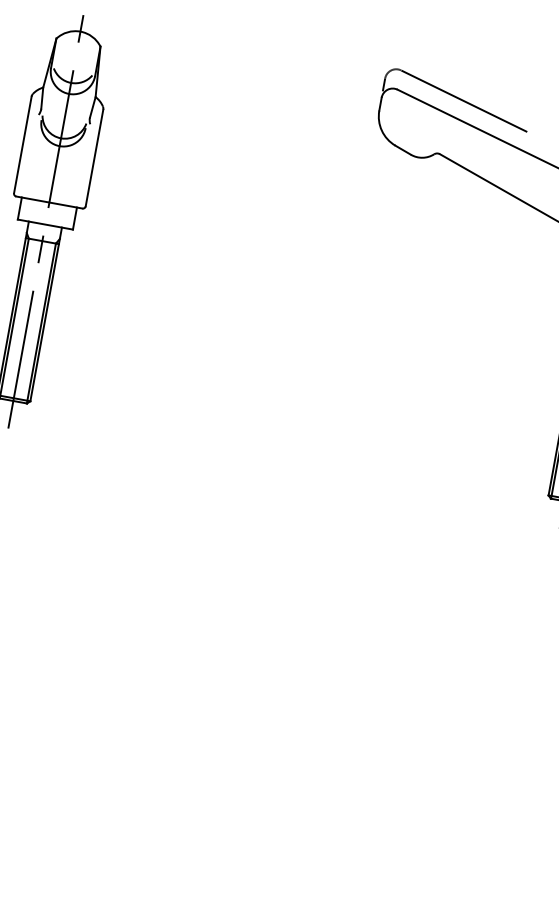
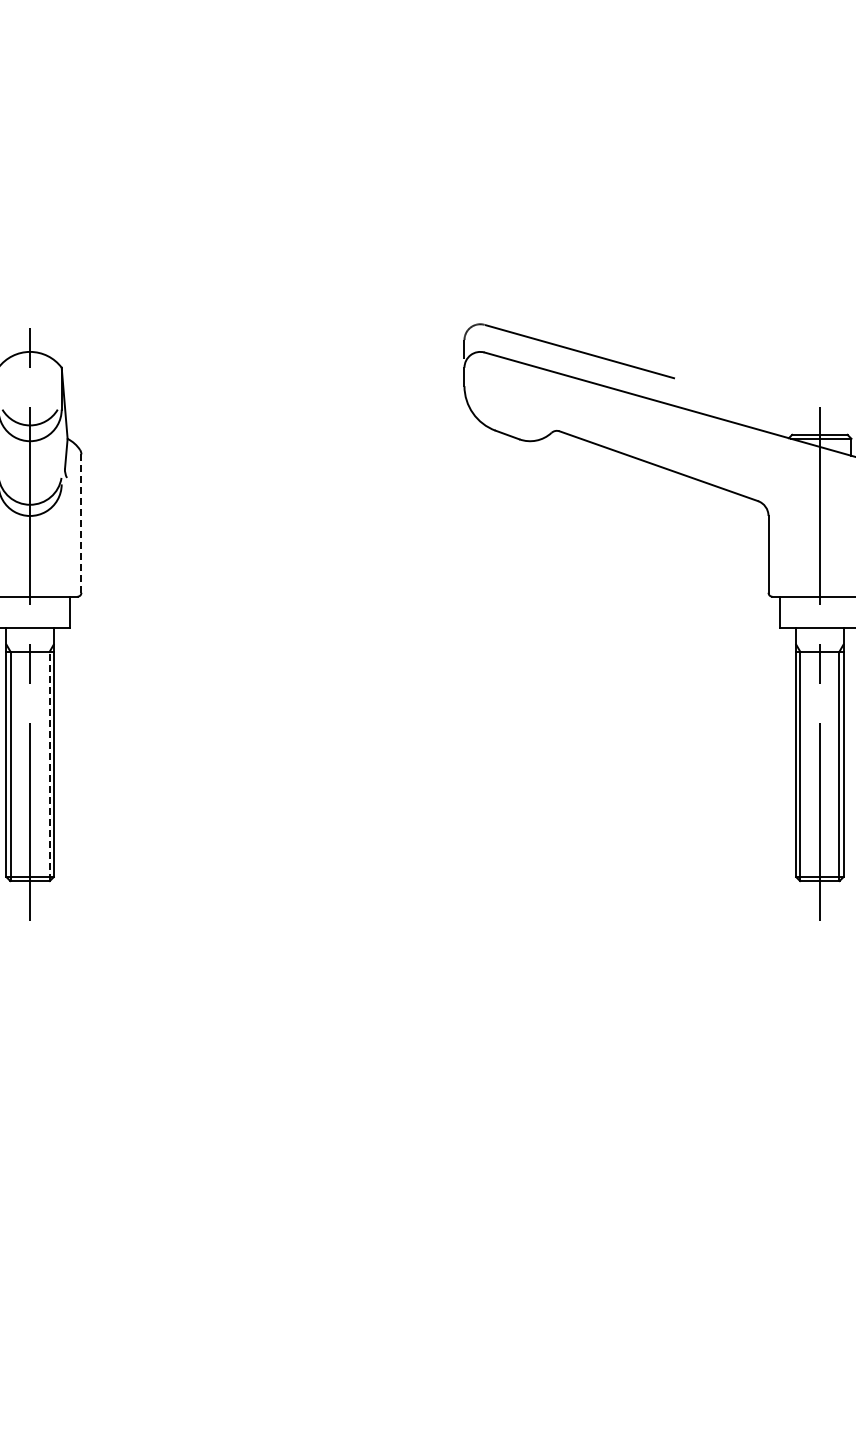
line: (94, 158) -> (81, 524), solid -> dashed
line: (41, 323) -> (49, 766), solid -> dashed

